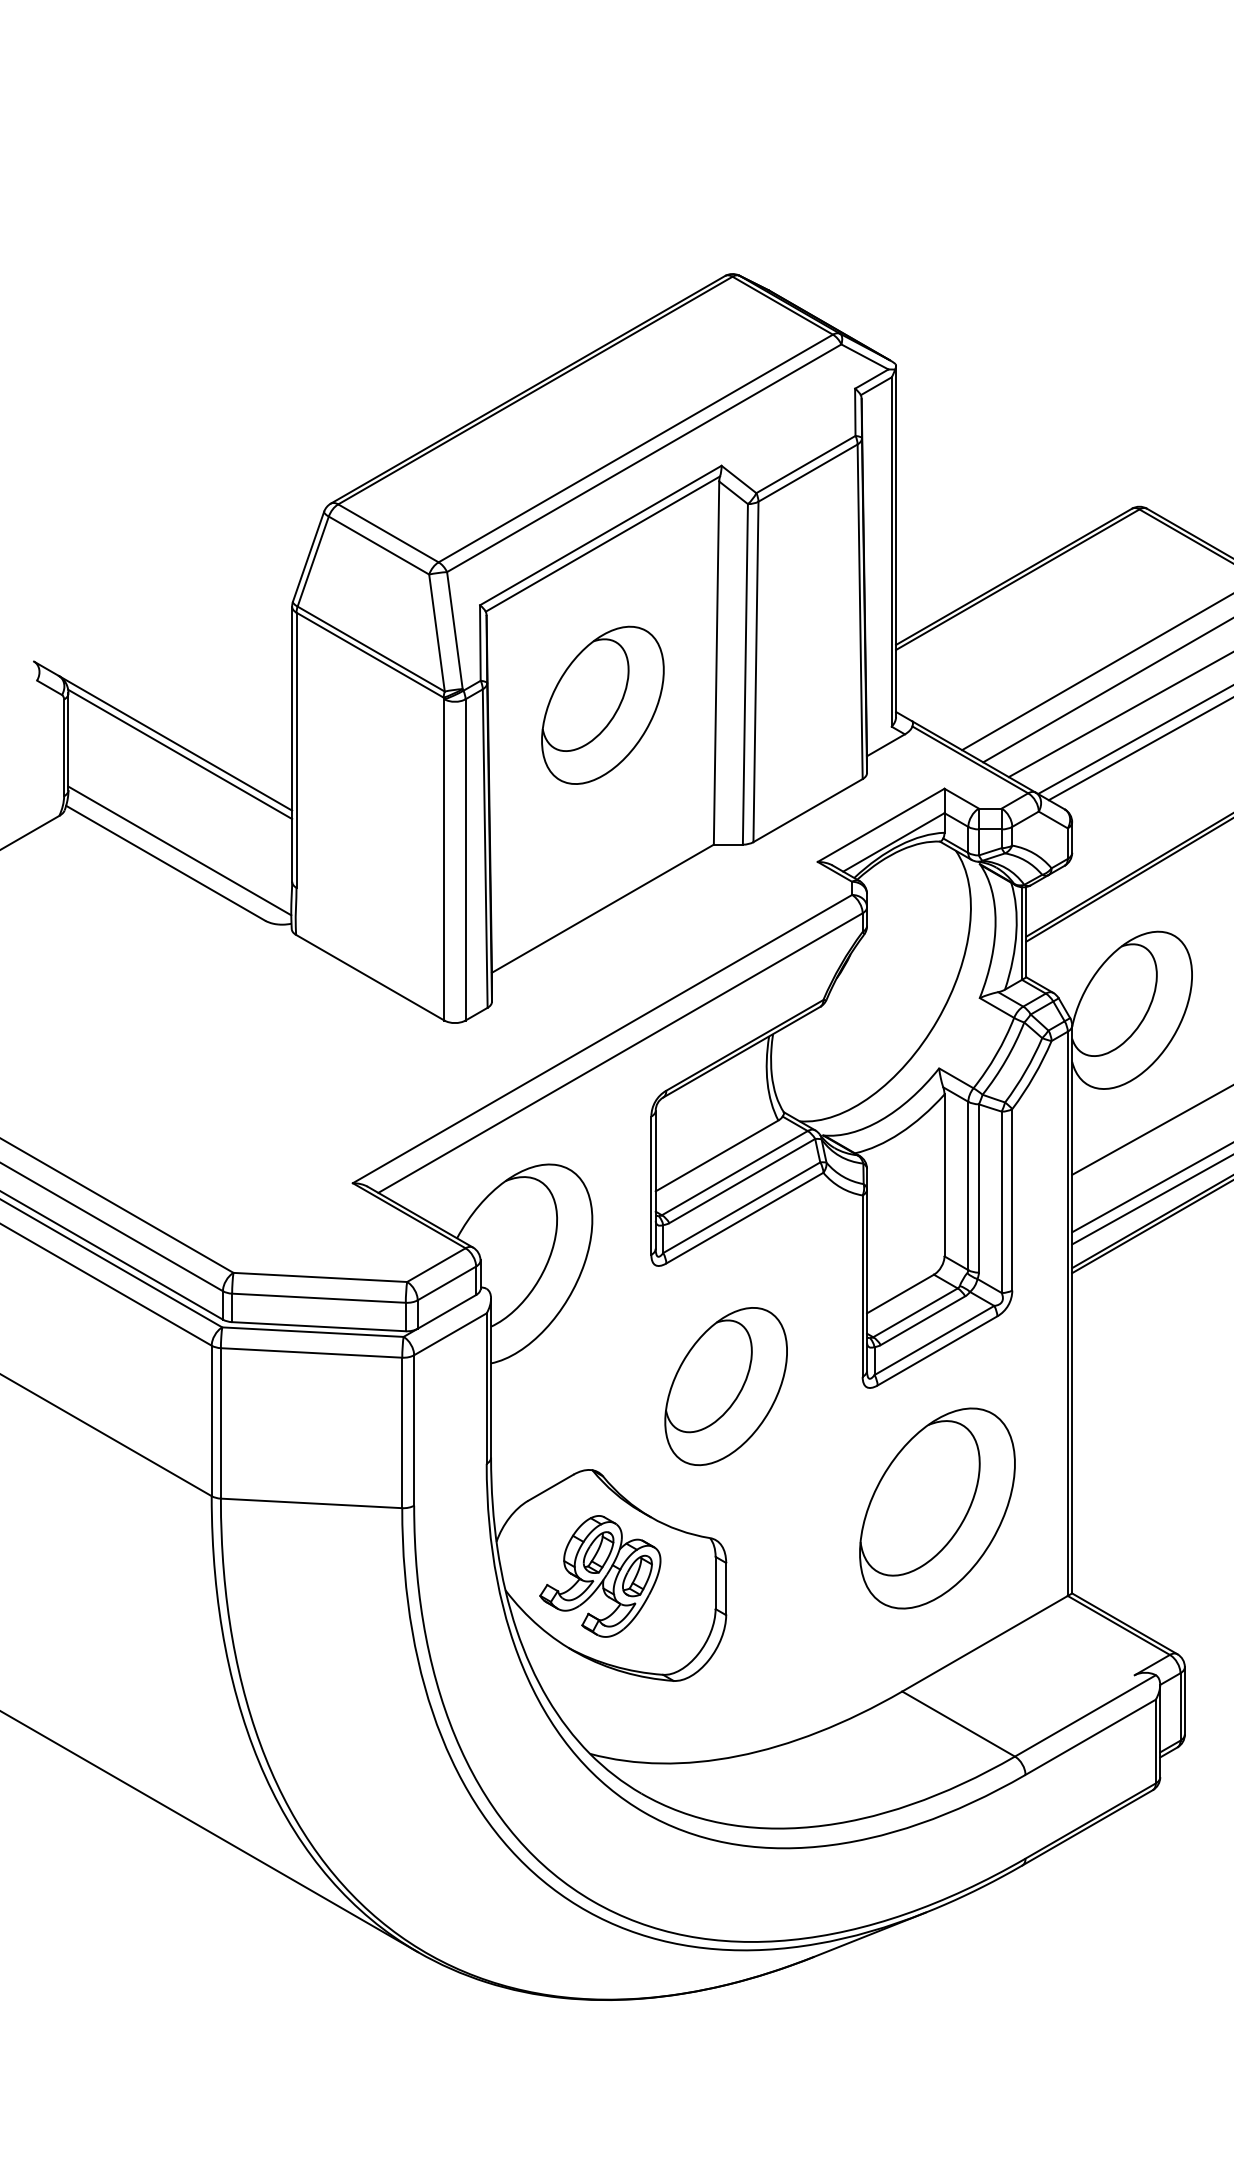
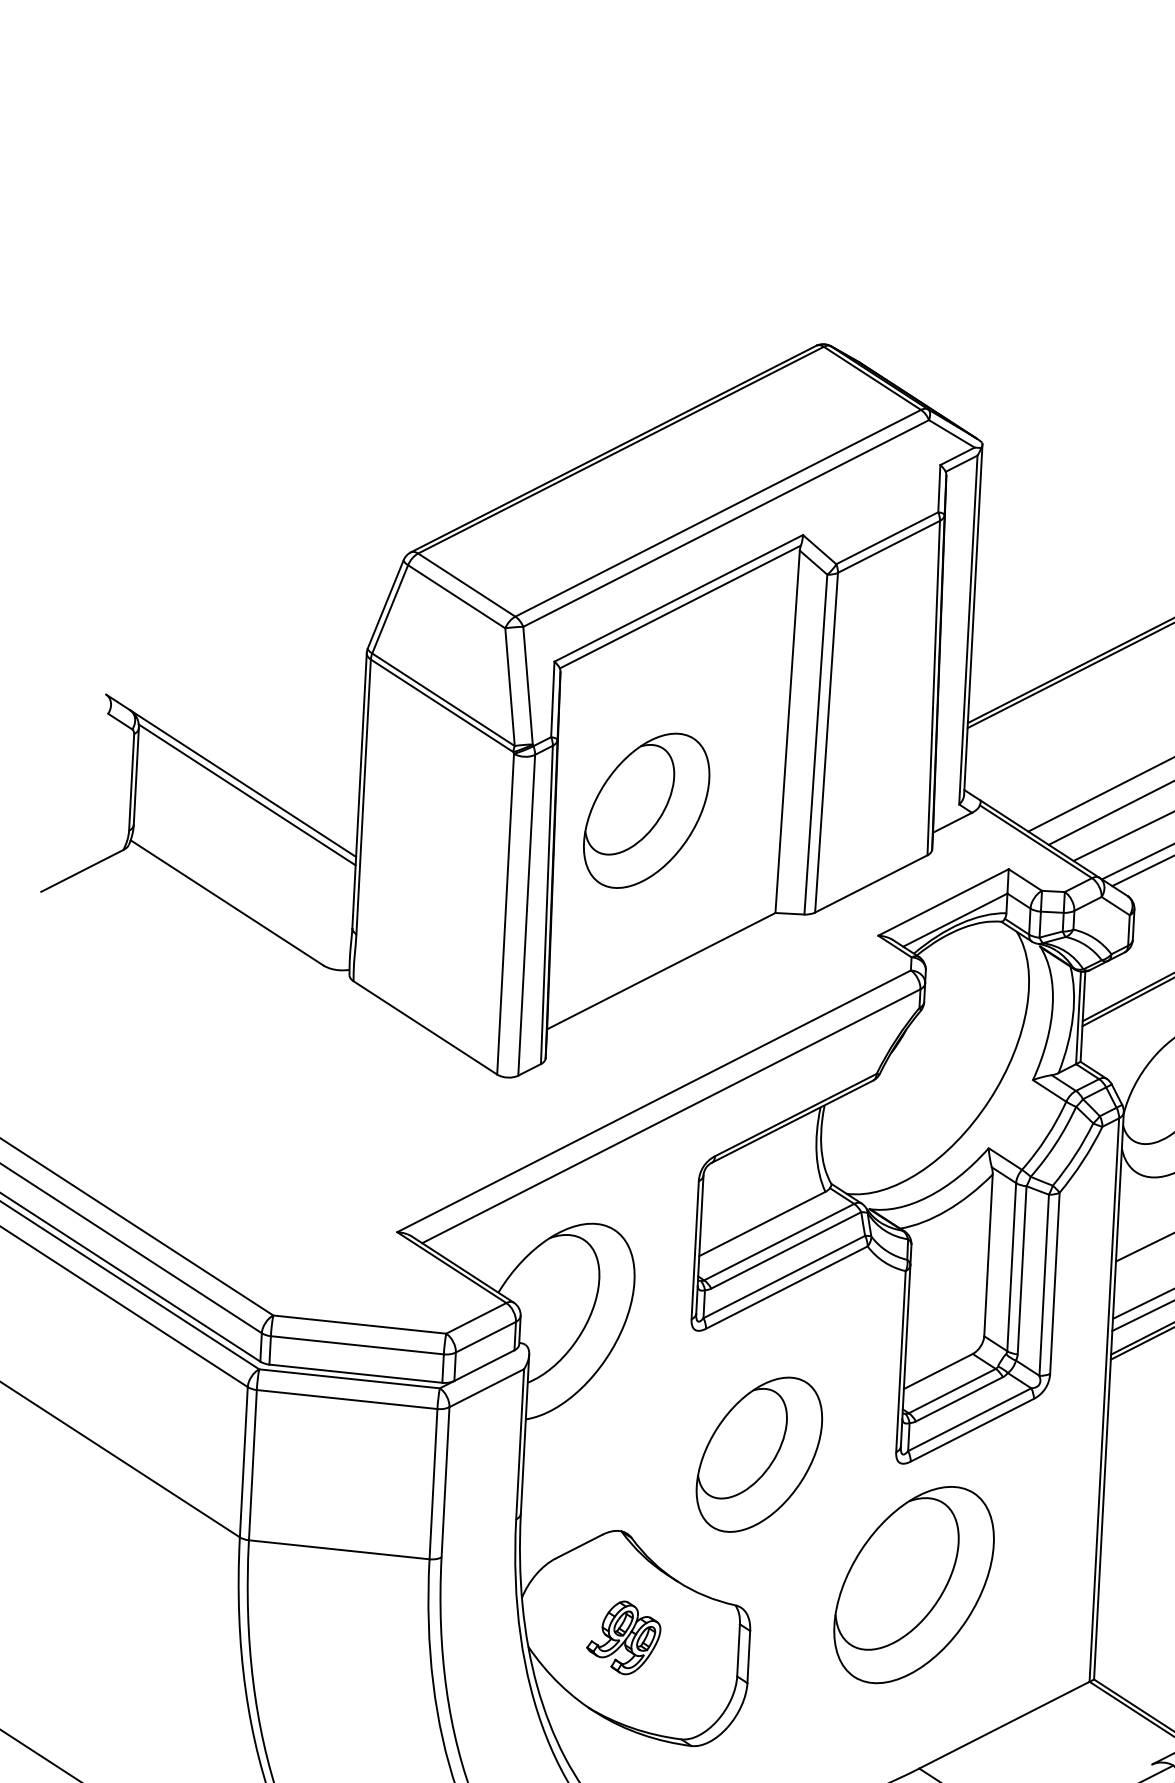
part: (602, 704) -> (646, 809), moved
line: (179, 850) -> (241, 890), removed
part: (937, 1508) -> (914, 1585), moved
part: (600, 1576) -> (623, 1637), size x0.6

